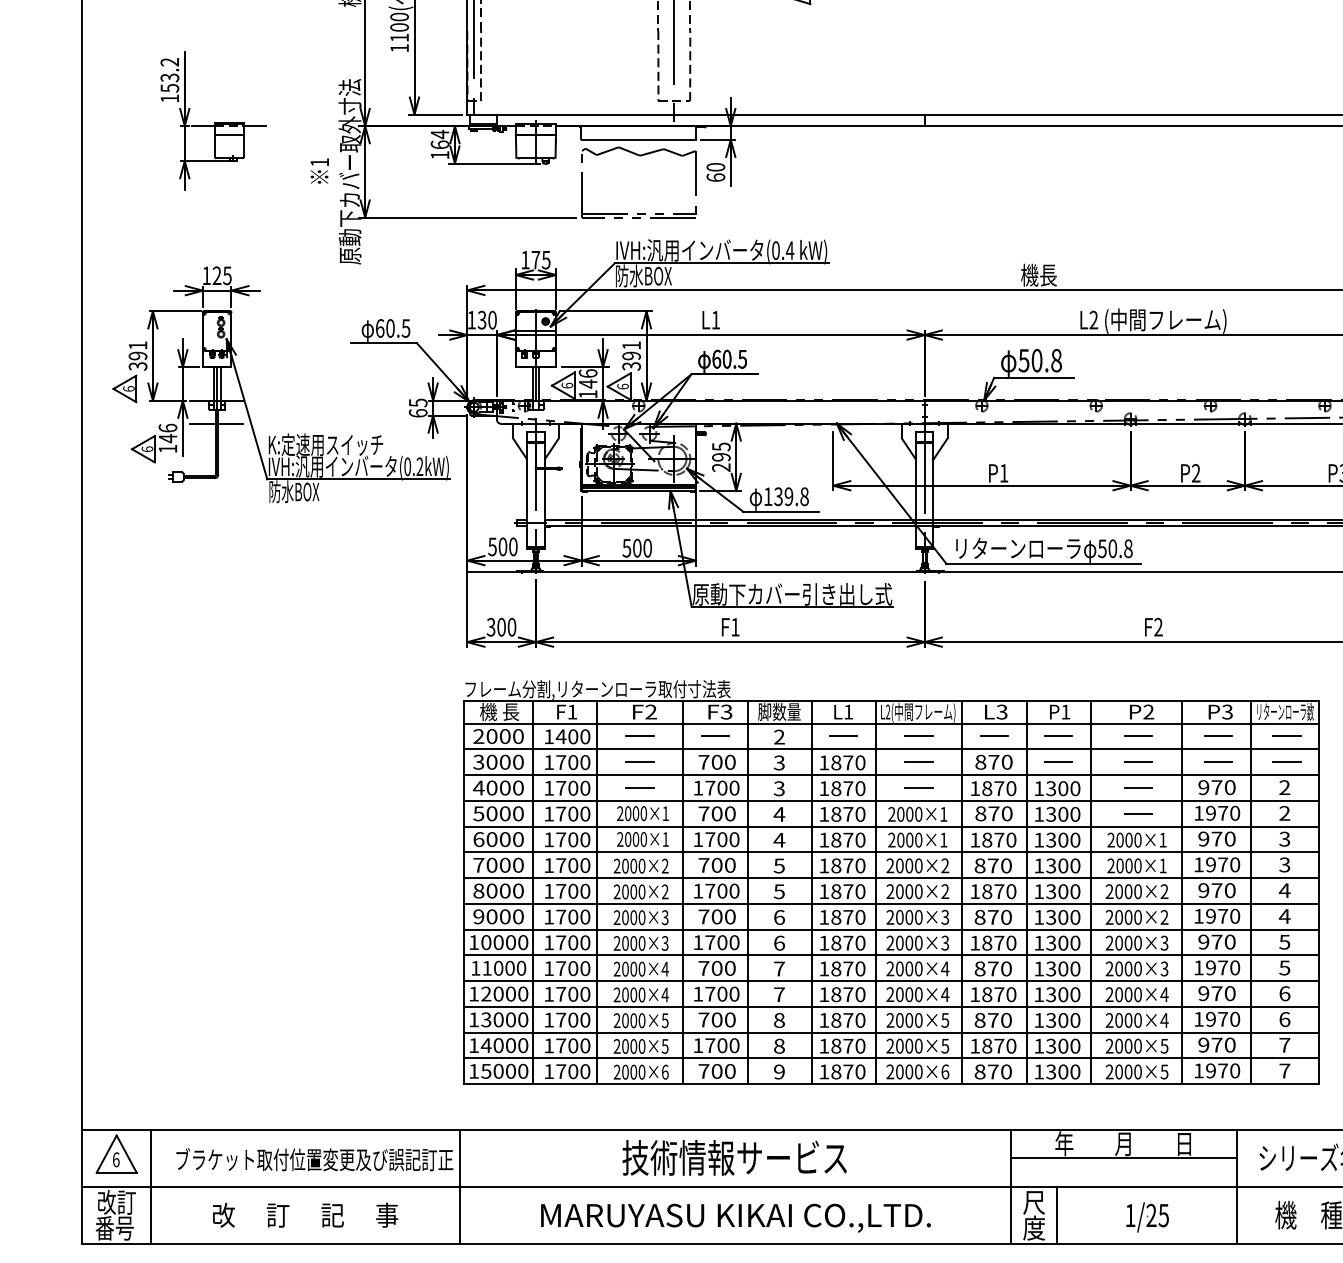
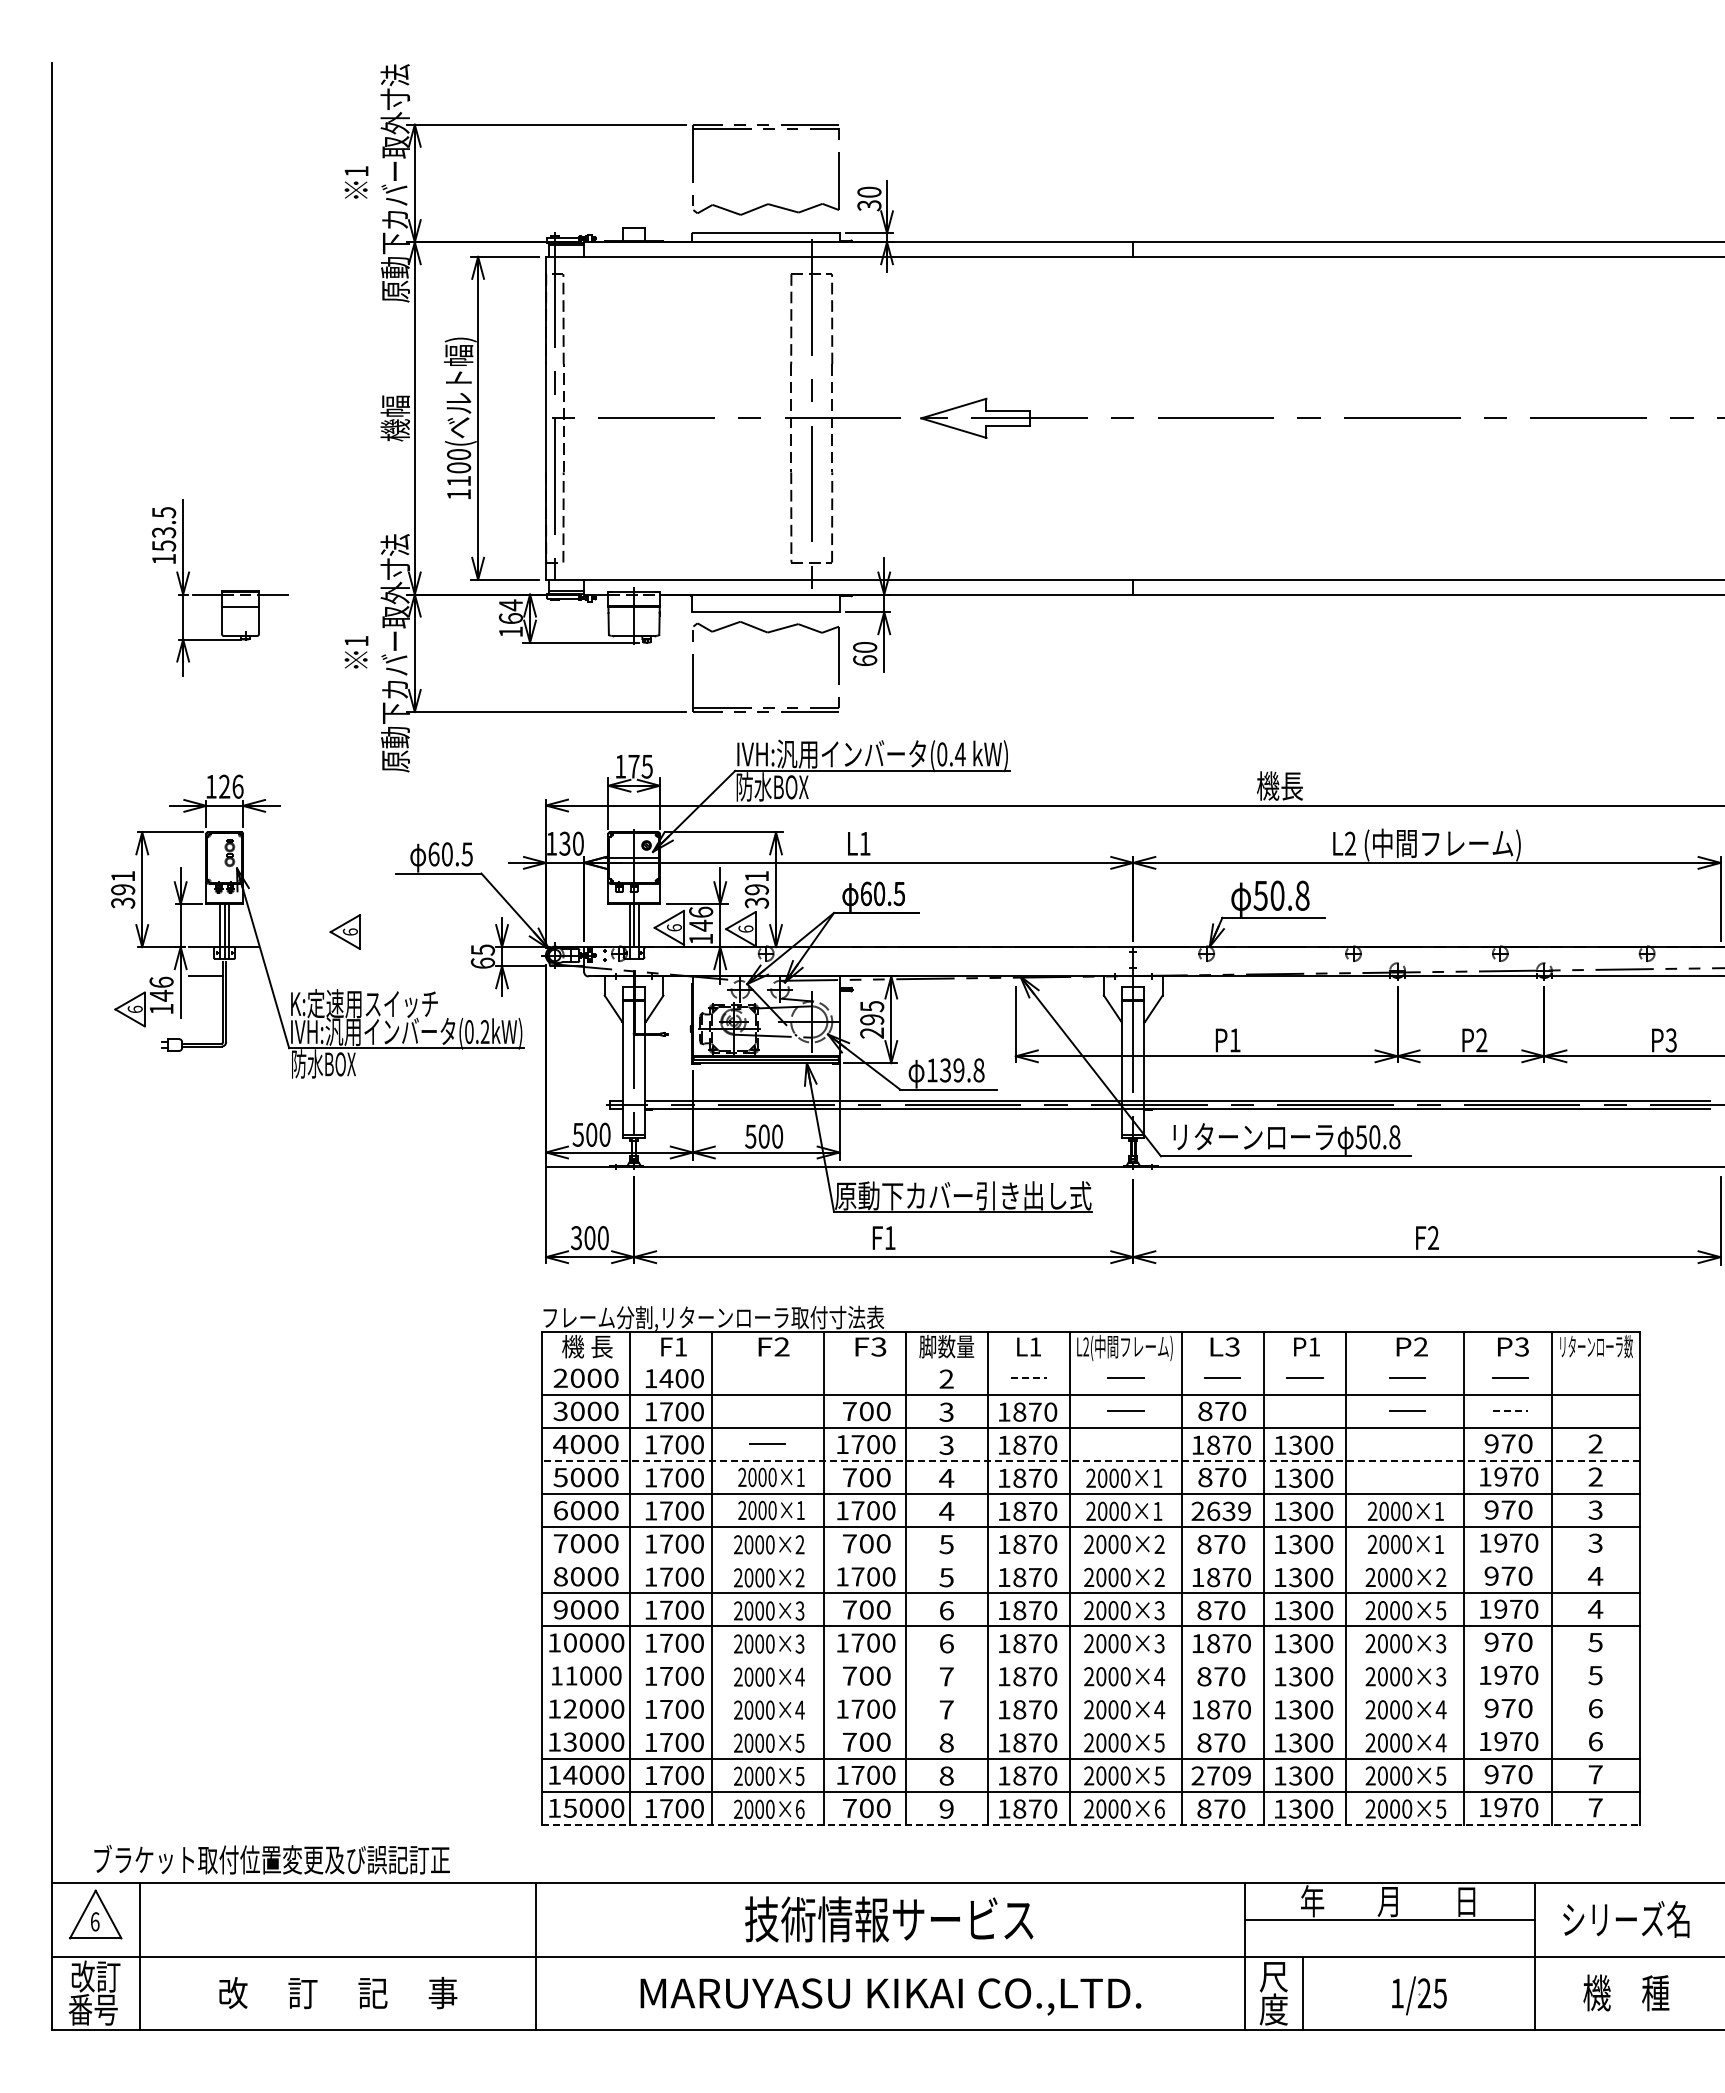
text: (170, 62) -> (164, 512), 153.2 -> 153.5
text: (227, 275) -> (237, 786), 125 -> 126
part: (125, 389) -> (345, 932), moved
line: (230, 423) -> (241, 976), removed
line: (891, 723) -> (1090, 1361), removed
line: (715, 735) -> (864, 1377), removed
line: (639, 736) -> (767, 1378), removed
line: (843, 736) -> (1029, 1378), solid -> dashed
line: (1287, 736) -> (1598, 1378), removed
line: (639, 762) -> (767, 1411), removed
line: (1058, 762) -> (1304, 1411), removed
line: (1218, 762) -> (1510, 1411), solid -> dashed
line: (1287, 762) -> (1598, 1411), removed
line: (1138, 787) -> (1407, 1443), removed
line: (918, 788) -> (1125, 1444), removed
line: (891, 800) -> (1090, 1460), solid -> dashed
line: (1138, 812) -> (1407, 1476), removed
text: (992, 840) -> (1220, 1511), 1870 -> 2639
line: (891, 878) -> (1090, 1560), removed
text: (1164, 917) -> (1441, 1610), 2000×2 -> 2000×5
line: (891, 955) -> (1090, 1659), removed
line: (891, 981) -> (1090, 1692), removed
line: (891, 1006) -> (1090, 1725), removed
text: (992, 1045) -> (1220, 1775), 1870 -> 2709
line: (892, 1083) -> (1091, 1824), solid -> dashed
text: (314, 1159) -> (271, 1859), moved

